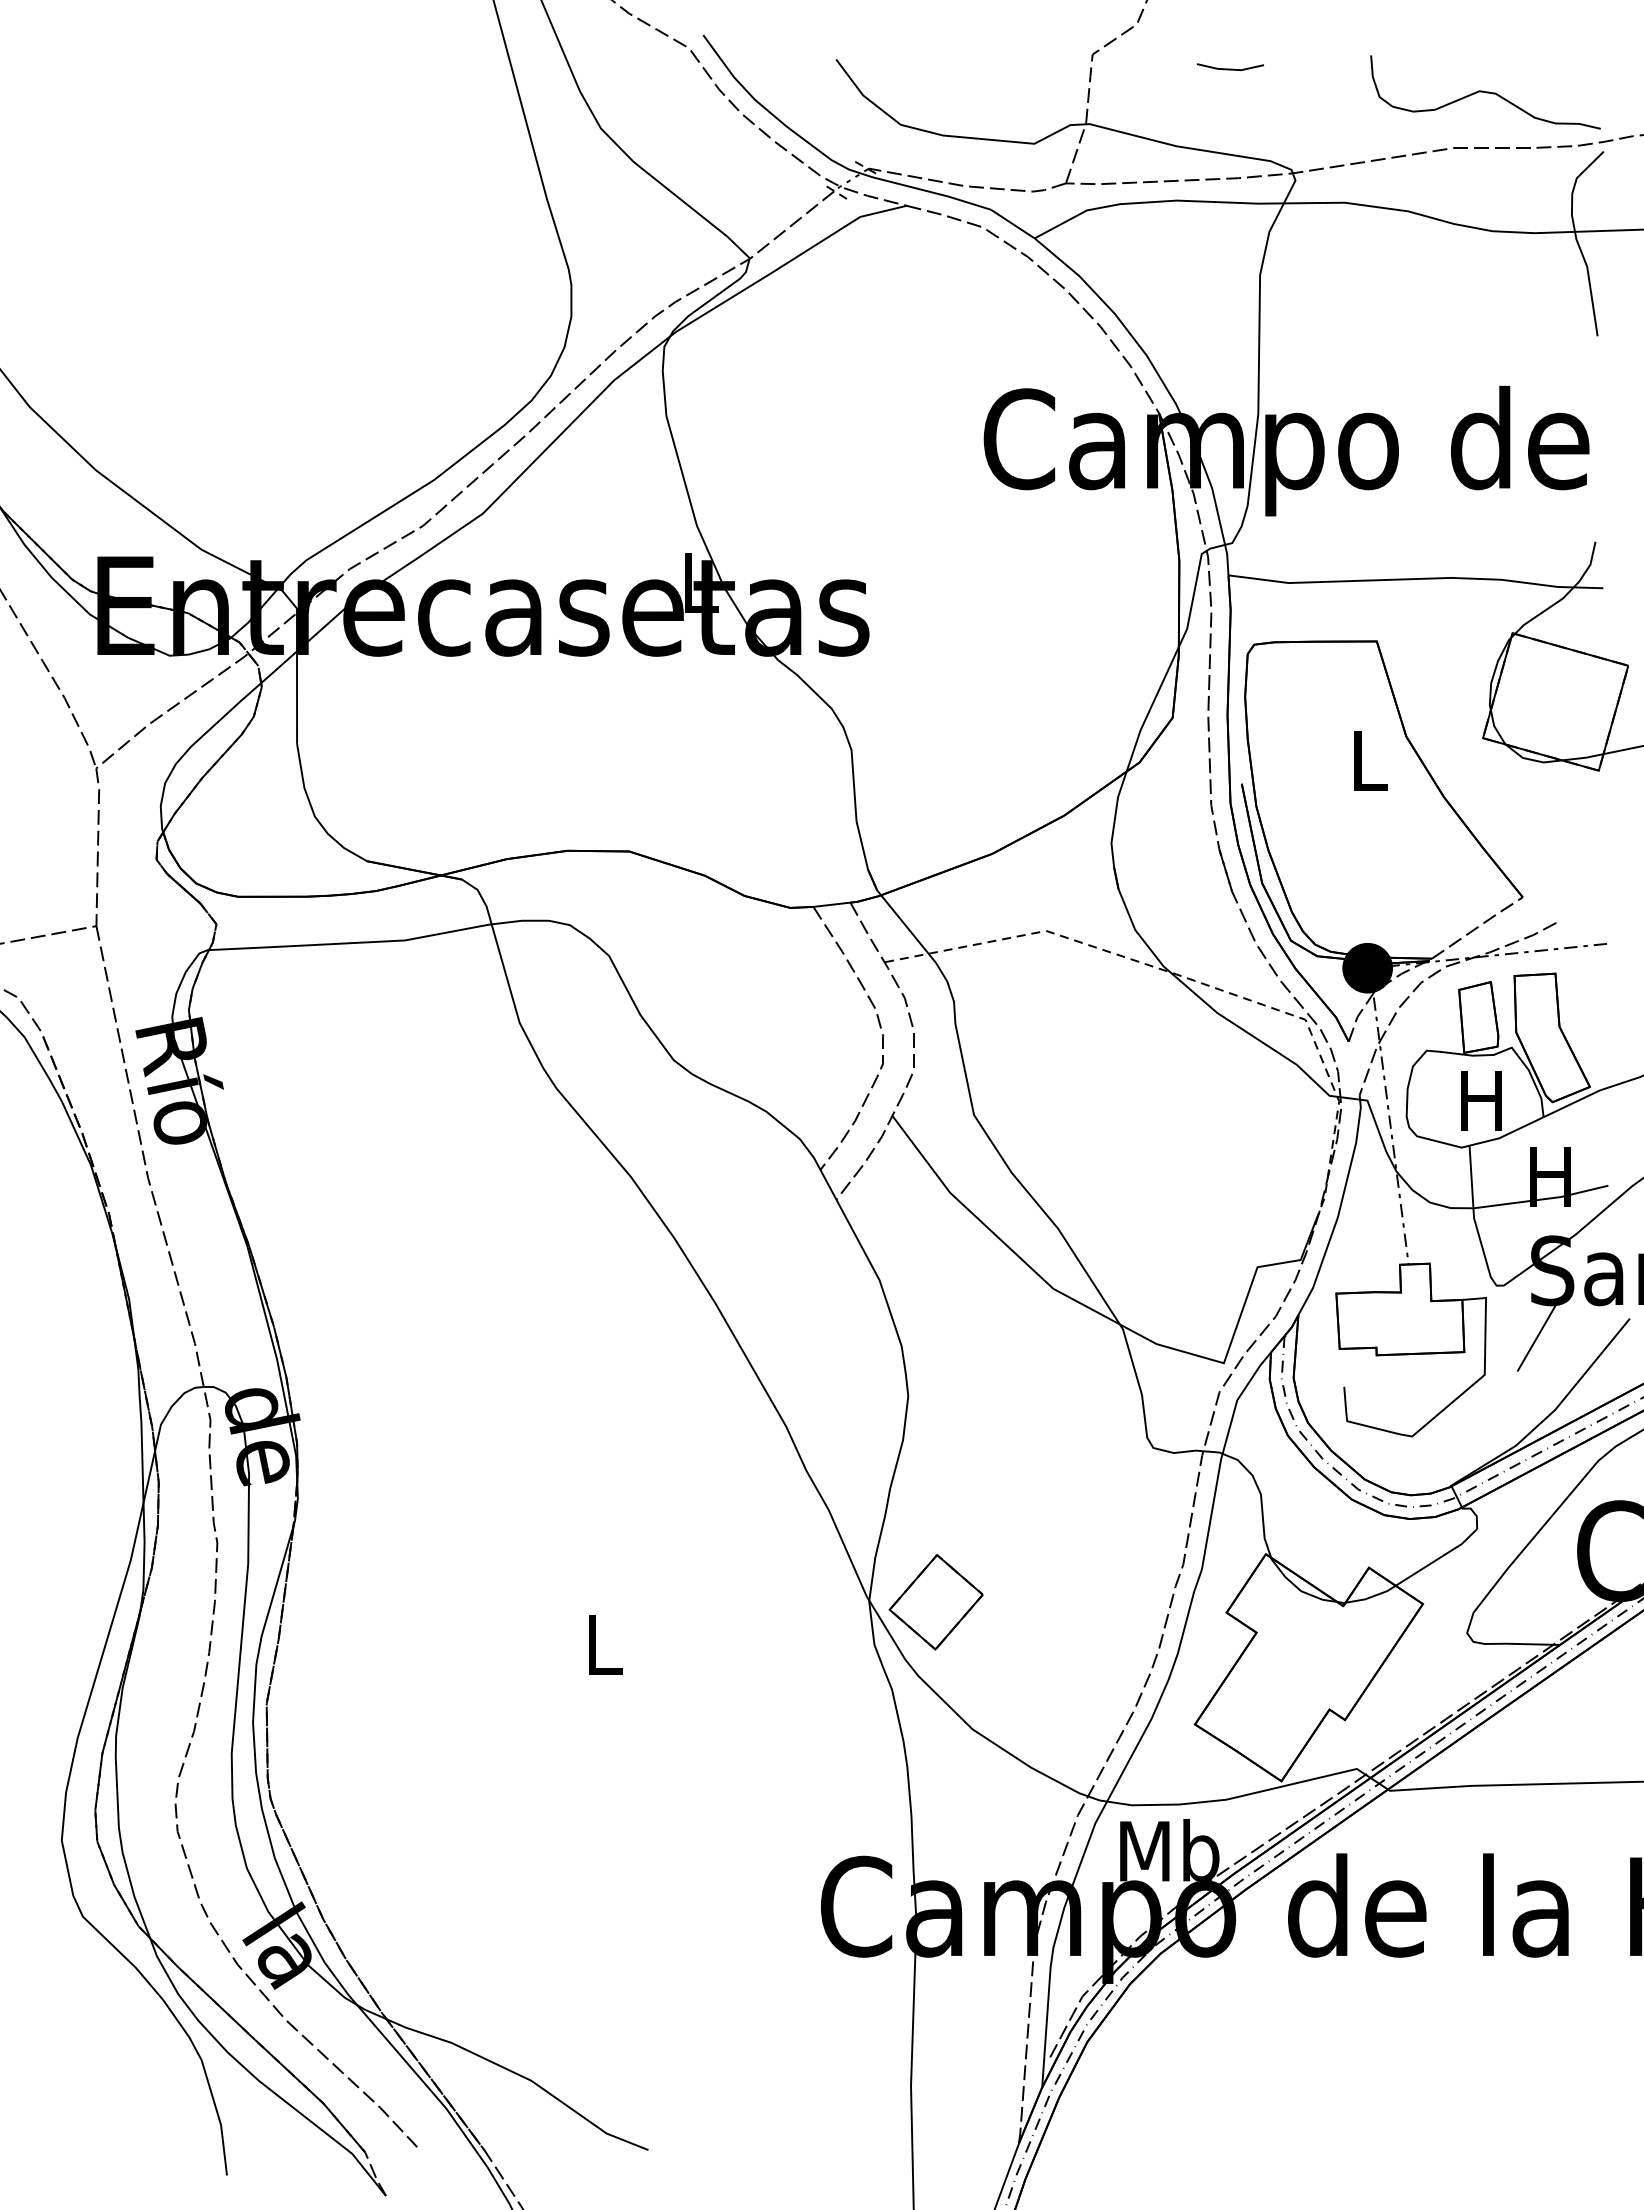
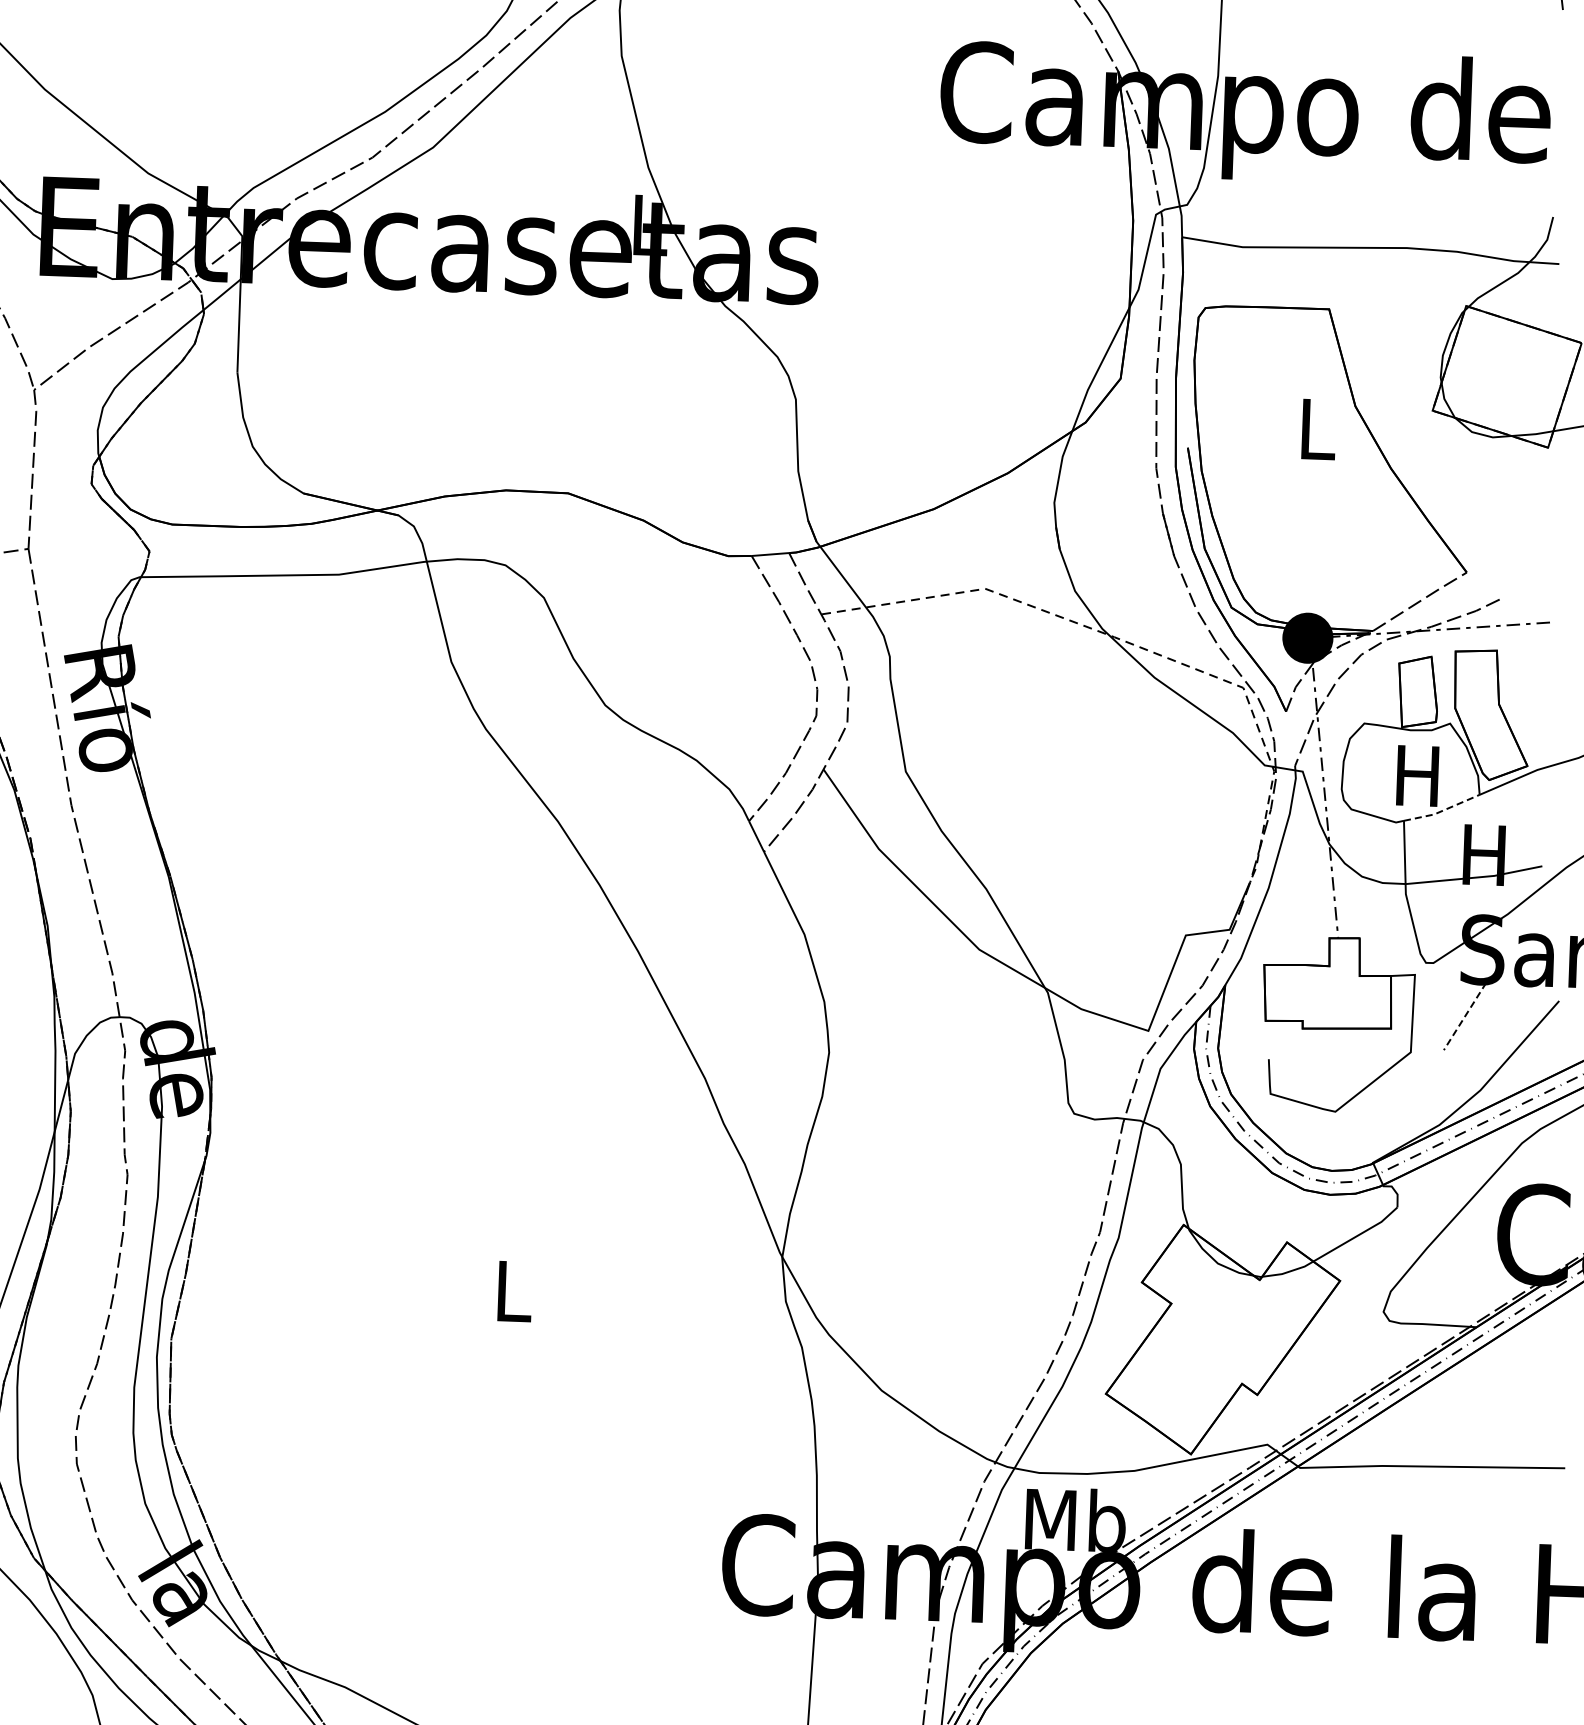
line: (1507, 1134) -> (1442, 810), solid -> dashed
line: (1536, 1337) -> (1464, 1016), solid -> dashed
part: (935, 1602) -> (848, 1261), removed

